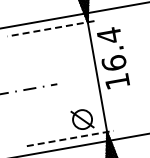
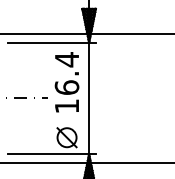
line: (50, 28) -> (51, 42), dashed -> solid
text: (112, 58) -> (66, 82), moved
line: (71, 138) -> (52, 154), dashed -> solid

